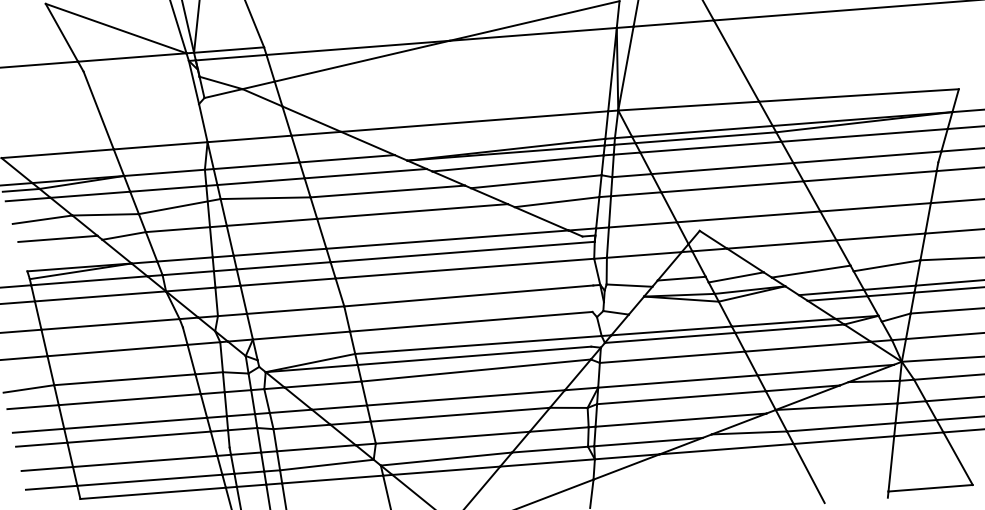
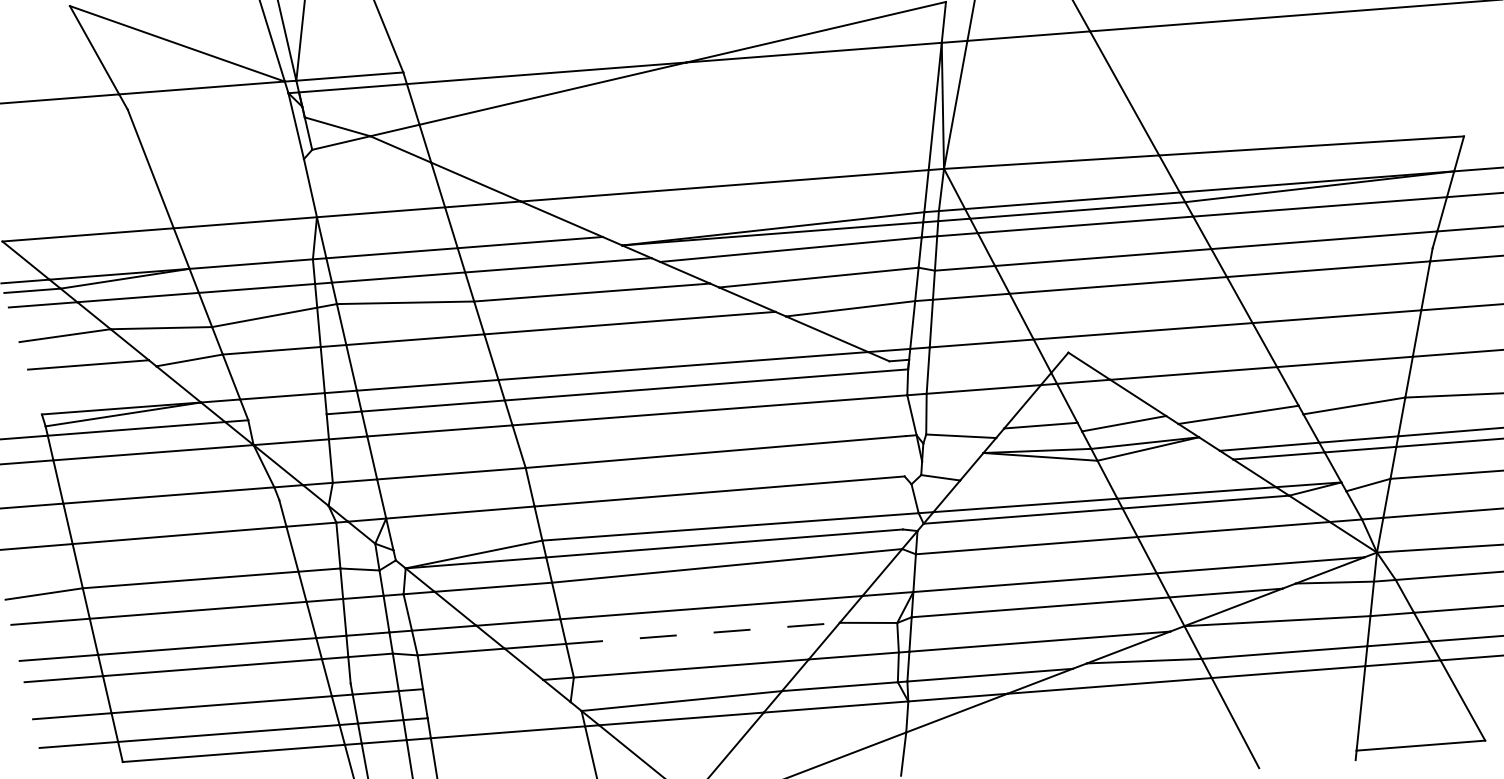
line: (187, 273) -> (286, 417), removed
line: (460, 414) -> (703, 633), solid -> dashed
line: (316, 448) -> (483, 684), removed
line: (326, 464) -> (498, 709), removed

